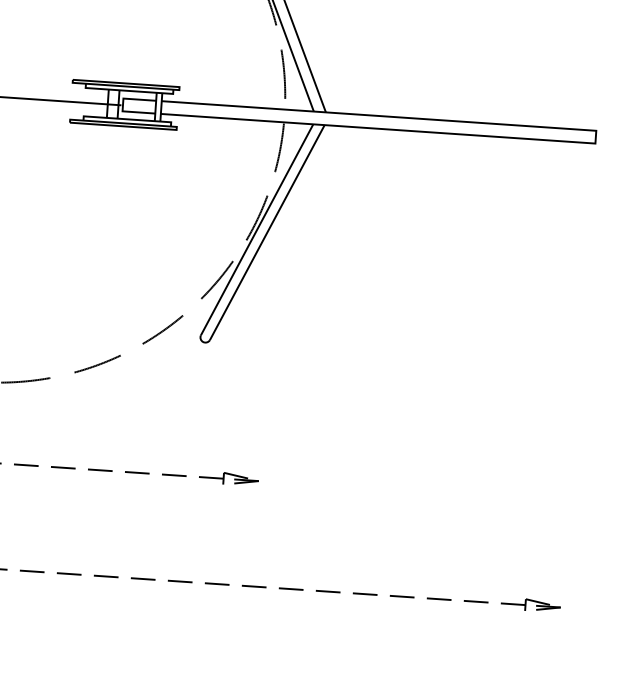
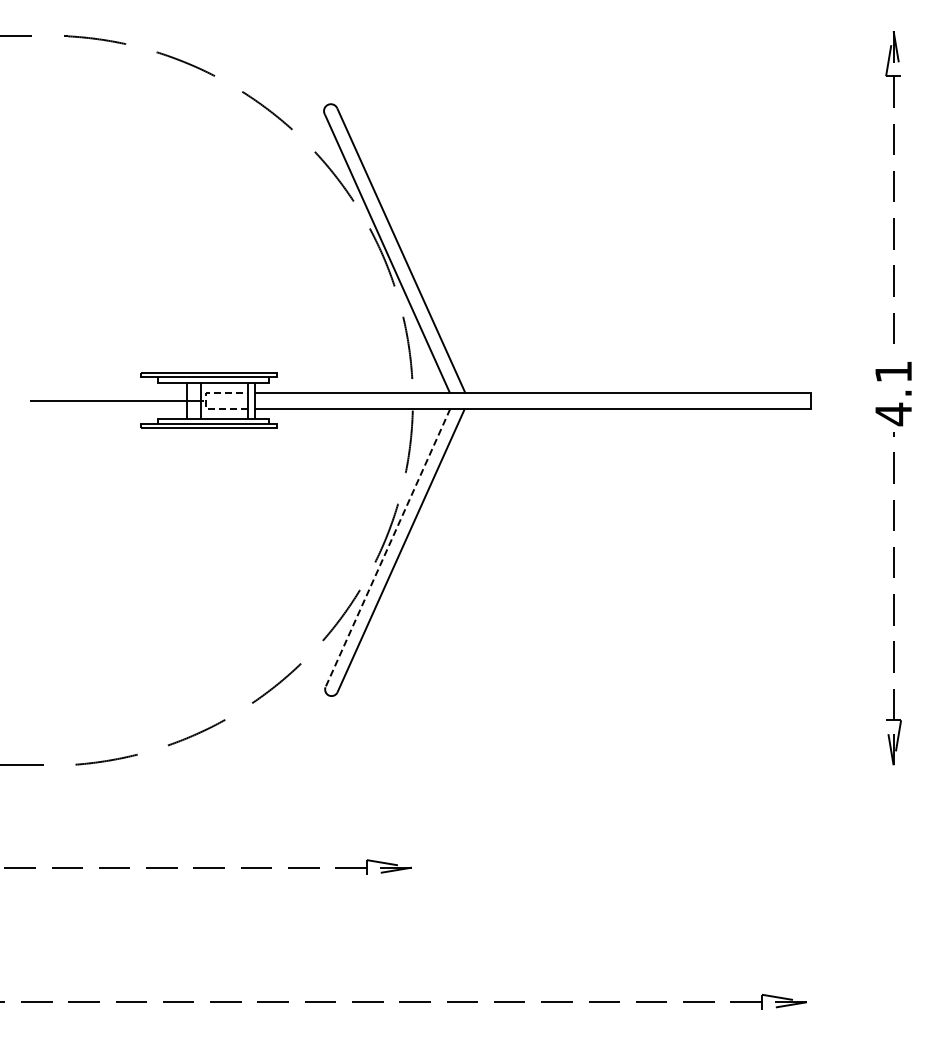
line: (123, 104) -> (206, 400), solid -> dashed
line: (256, 230) -> (387, 548), solid -> dashed

